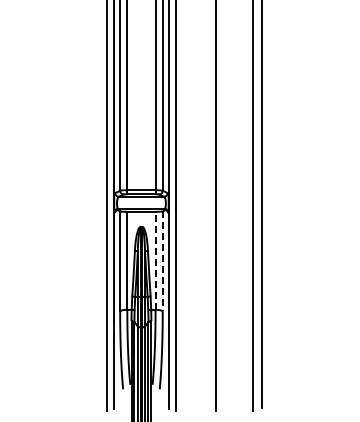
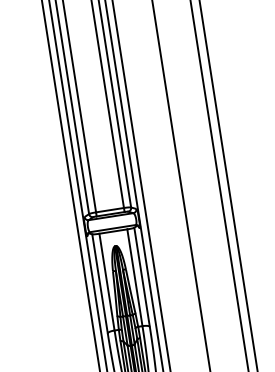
line: (155, 260) -> (134, 277), dashed -> solid
line: (162, 261) -> (141, 277), dashed -> solid

